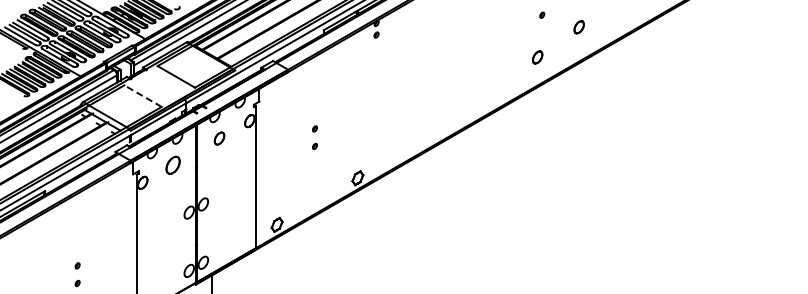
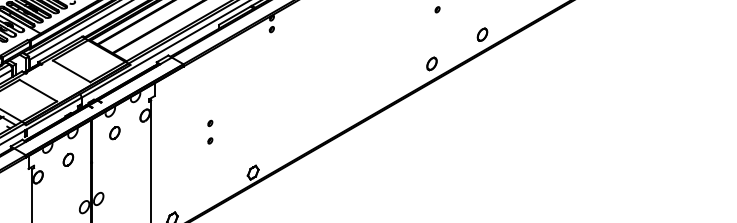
part: (578, 27) -> (481, 35), moved
part: (537, 57) -> (431, 64), moved
line: (143, 96) -> (38, 91), dashed -> solid
part: (172, 165) -> (67, 160), size x0.71

